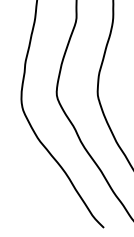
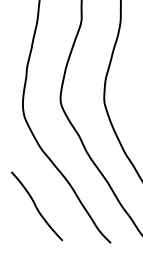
curve: (34, 193) -> (36, 206), added

